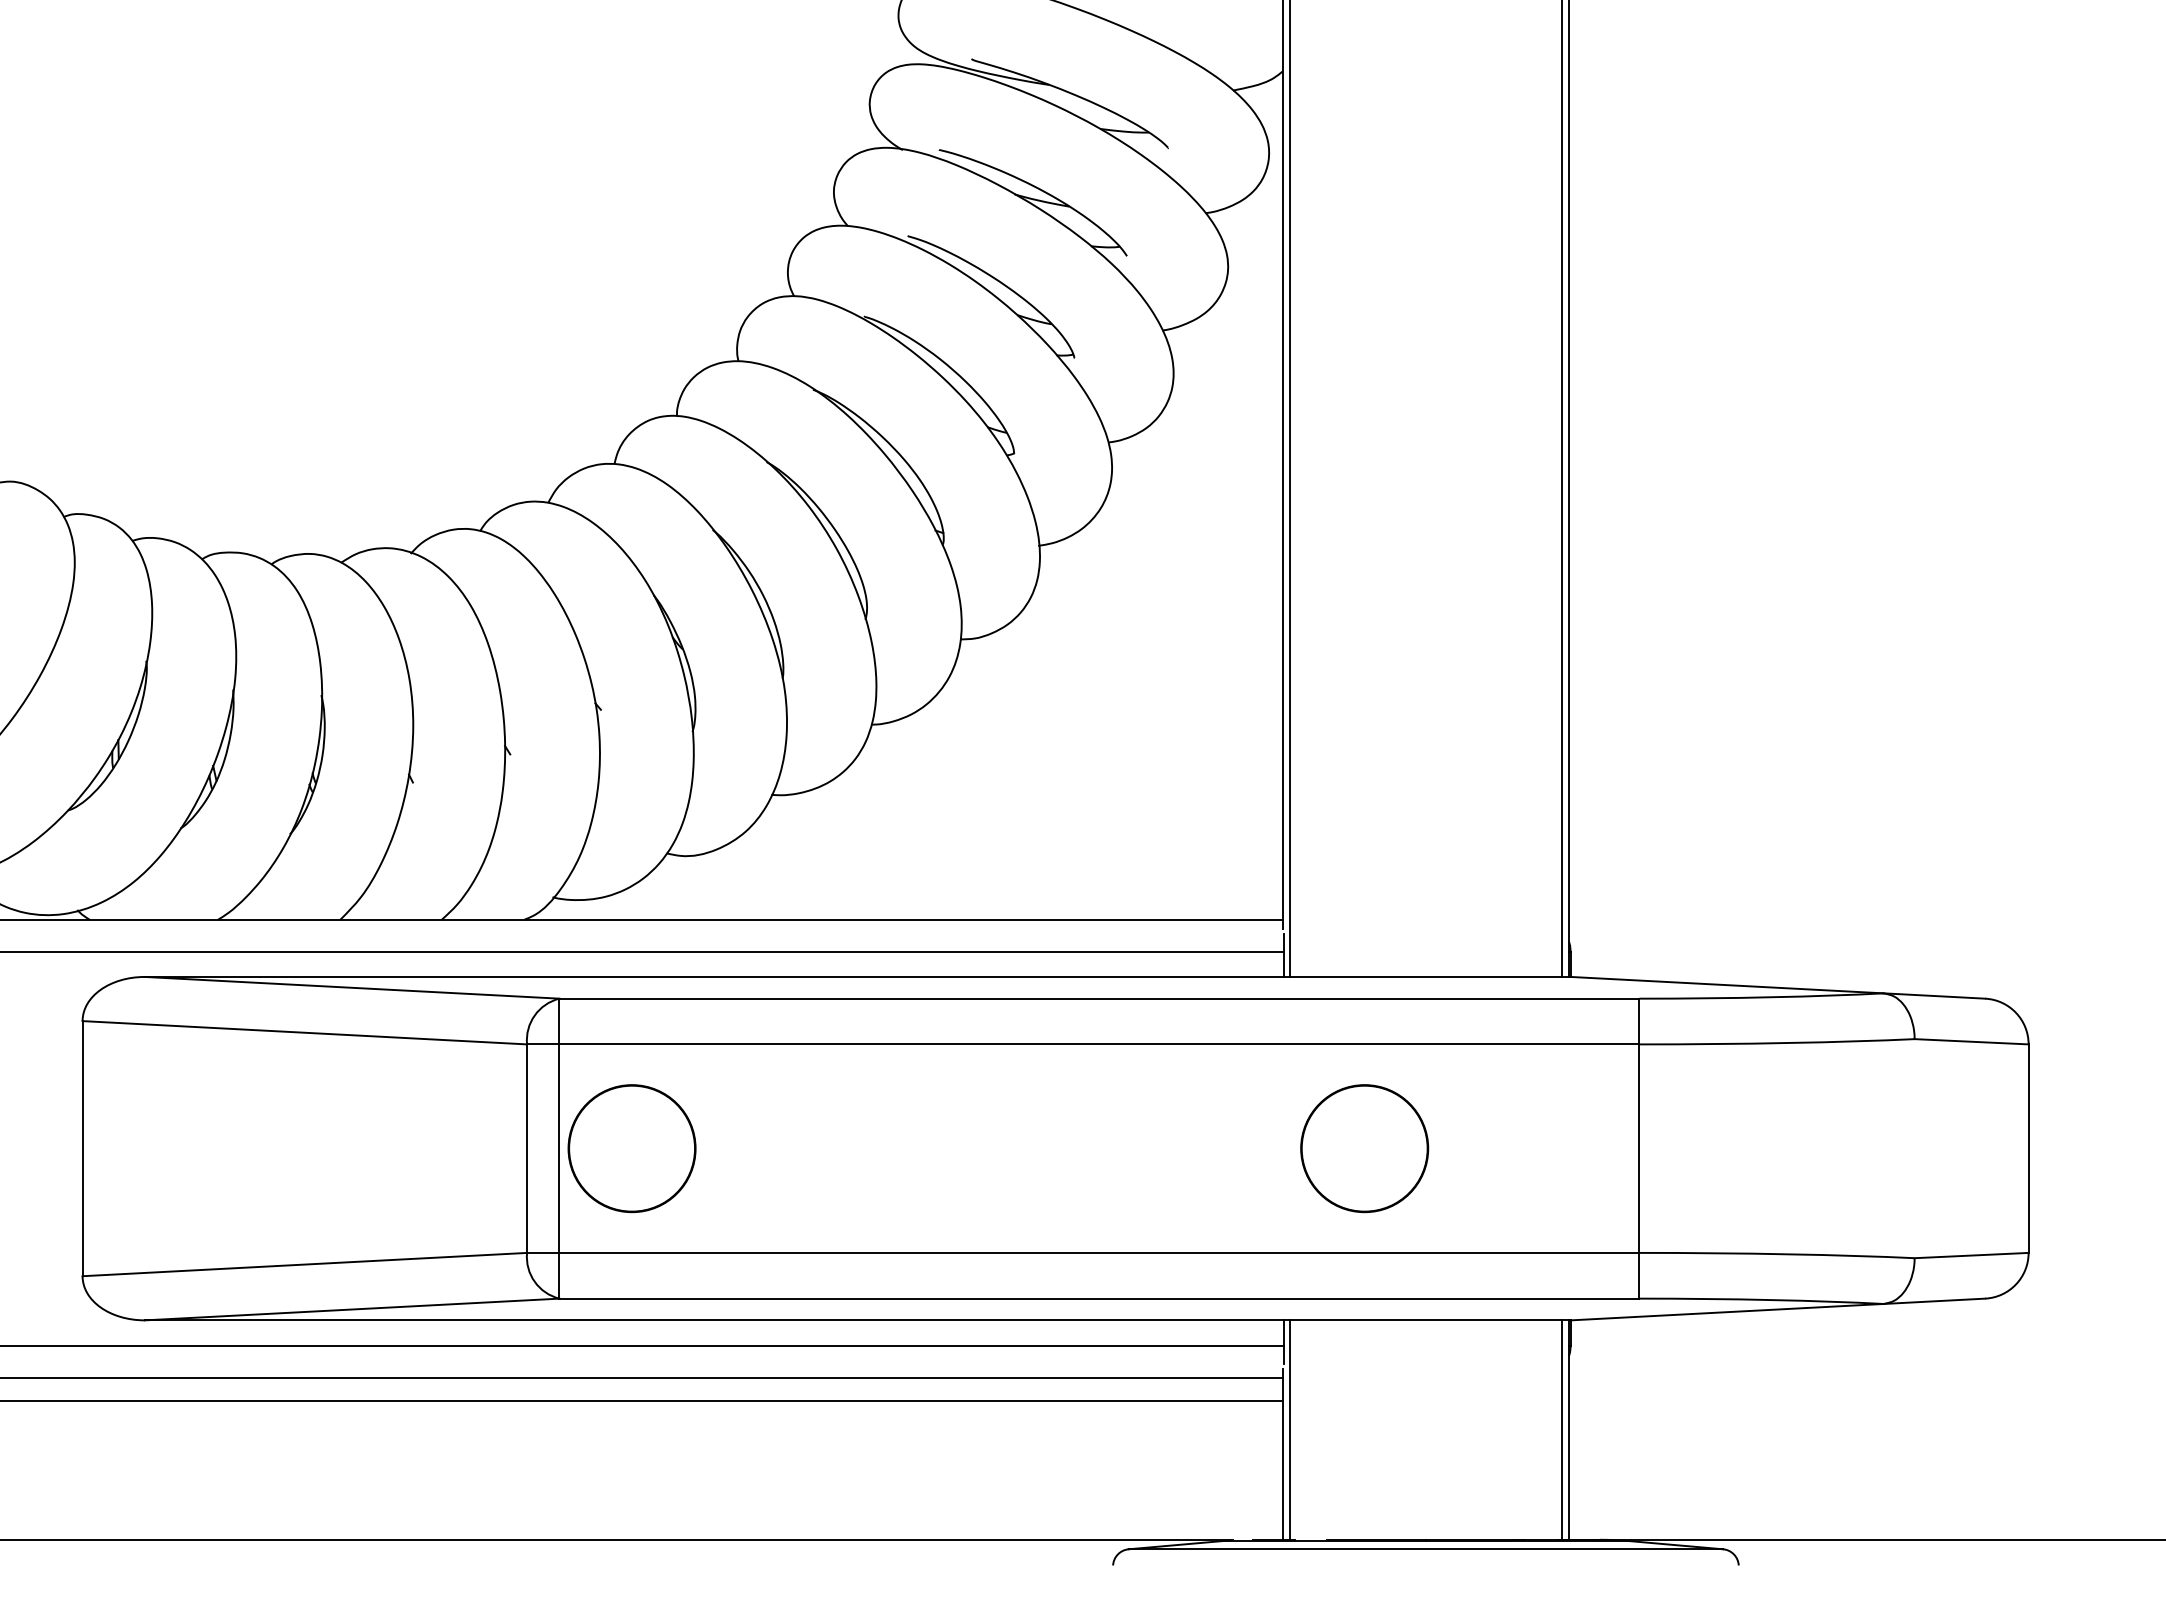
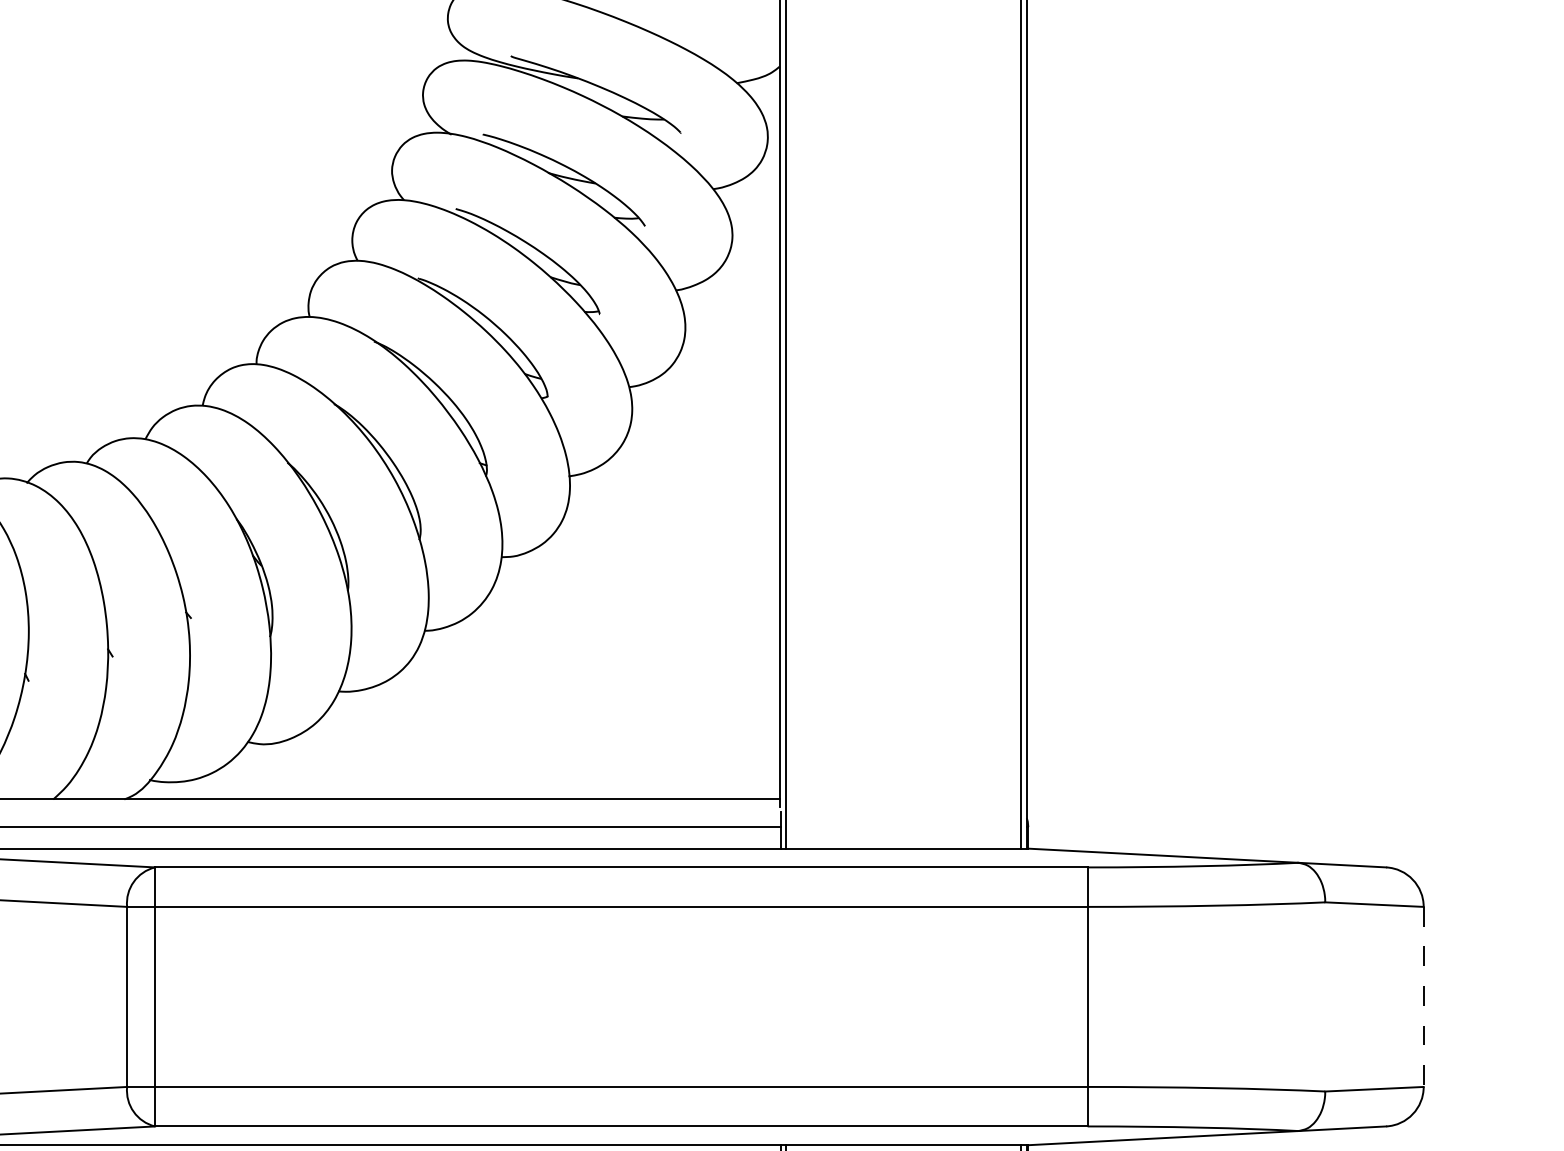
circle: (631, 1148) -> (217, 996), removed
circle: (1364, 1148) -> (850, 996), removed
line: (2028, 1149) -> (1423, 997), solid -> dashed

